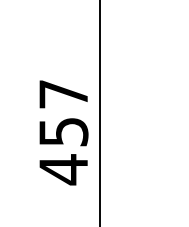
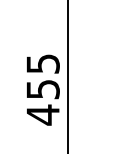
text: (62, 93) -> (42, 63), 457 -> 455

